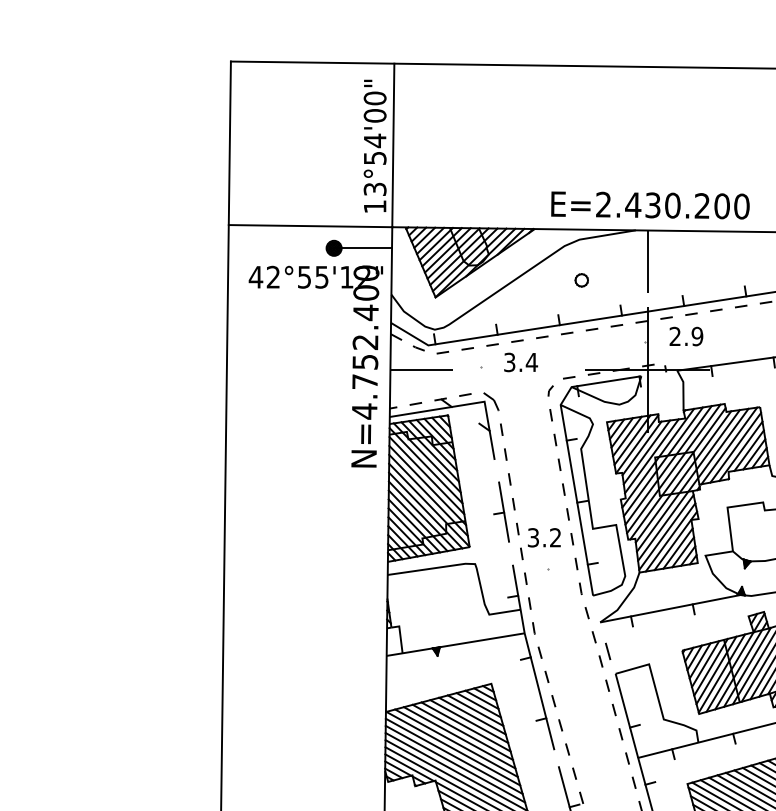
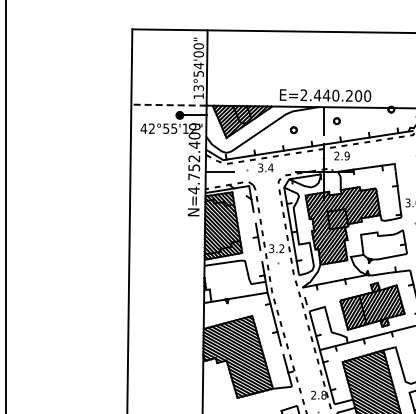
text: (652, 205) -> (326, 95), E=2.430.200 -> E=2.440.200
line: (311, 226) -> (169, 105), solid -> dashed
part: (674, 259) -> (336, 120), added

